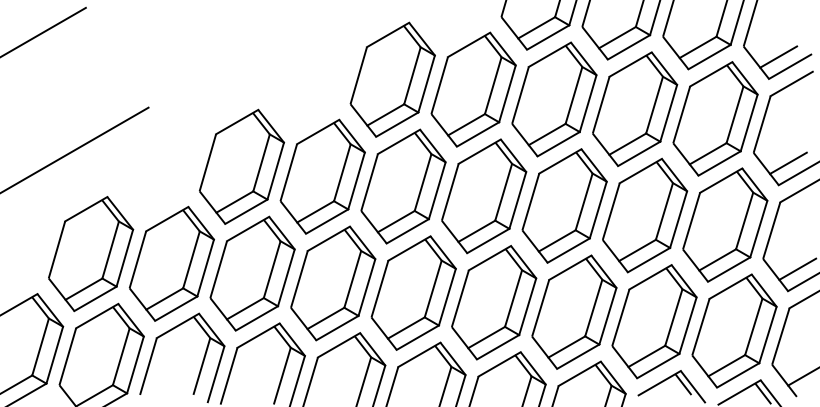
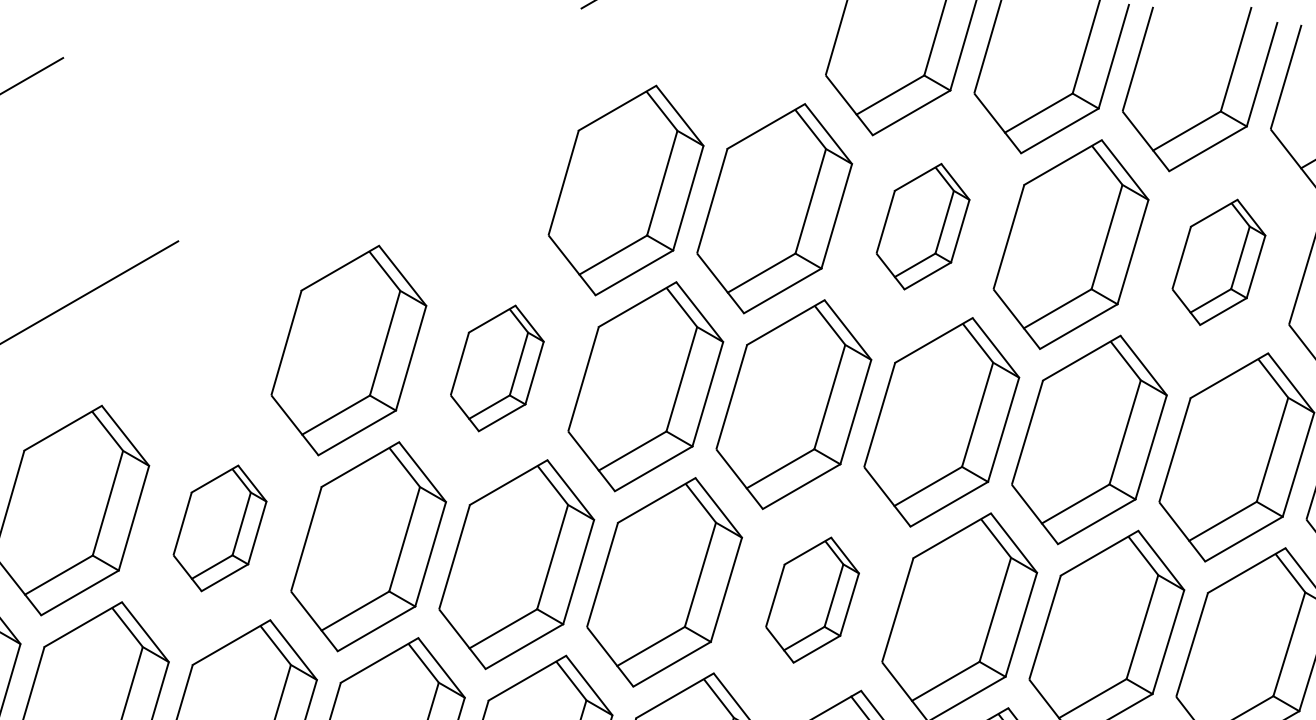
part: (554, 99) -> (923, 226), size x0.6
part: (715, 118) -> (1218, 261), size x0.6
part: (322, 176) -> (497, 368), size x0.6
part: (171, 263) -> (219, 527), size x0.6
part: (494, 302) -> (812, 599), size x0.6

